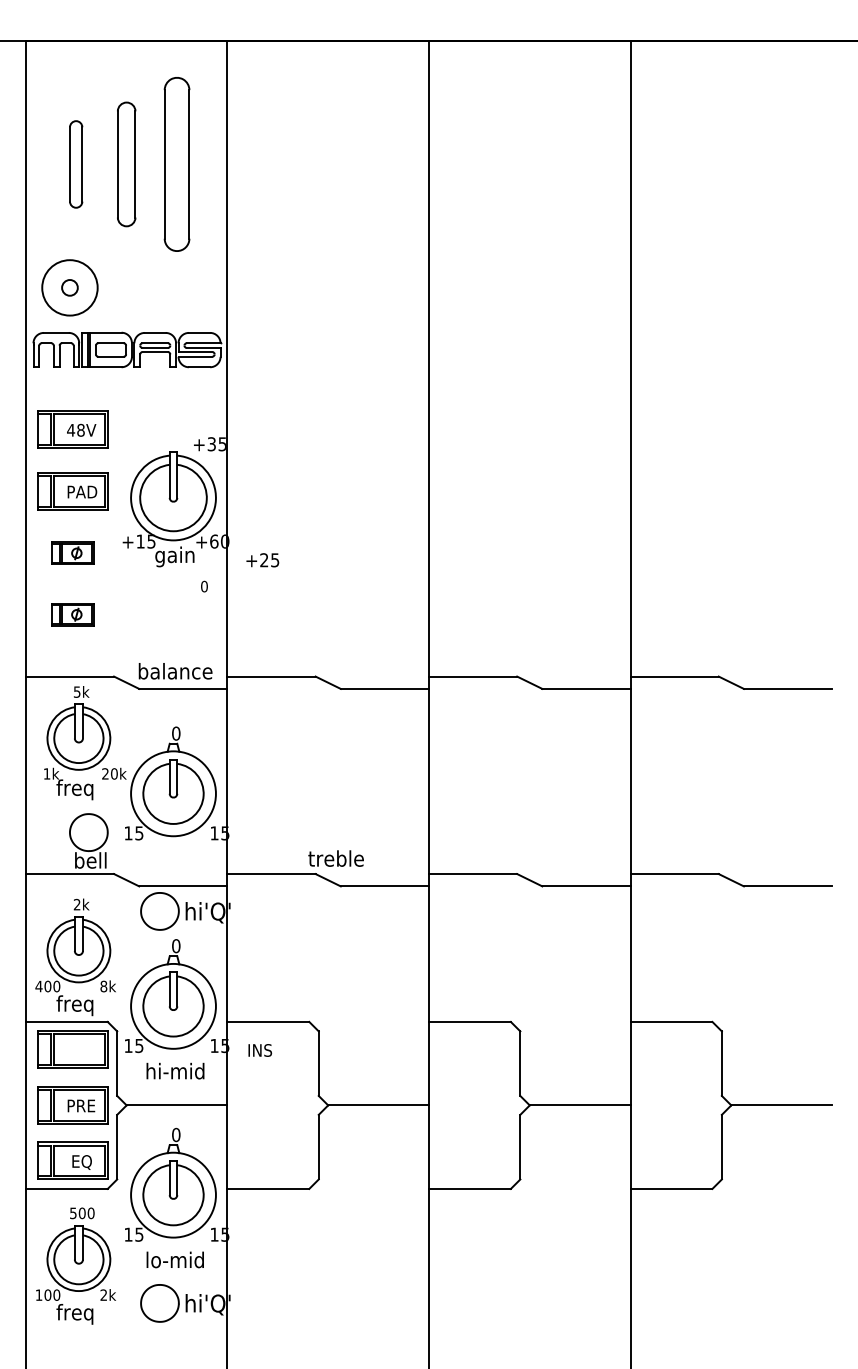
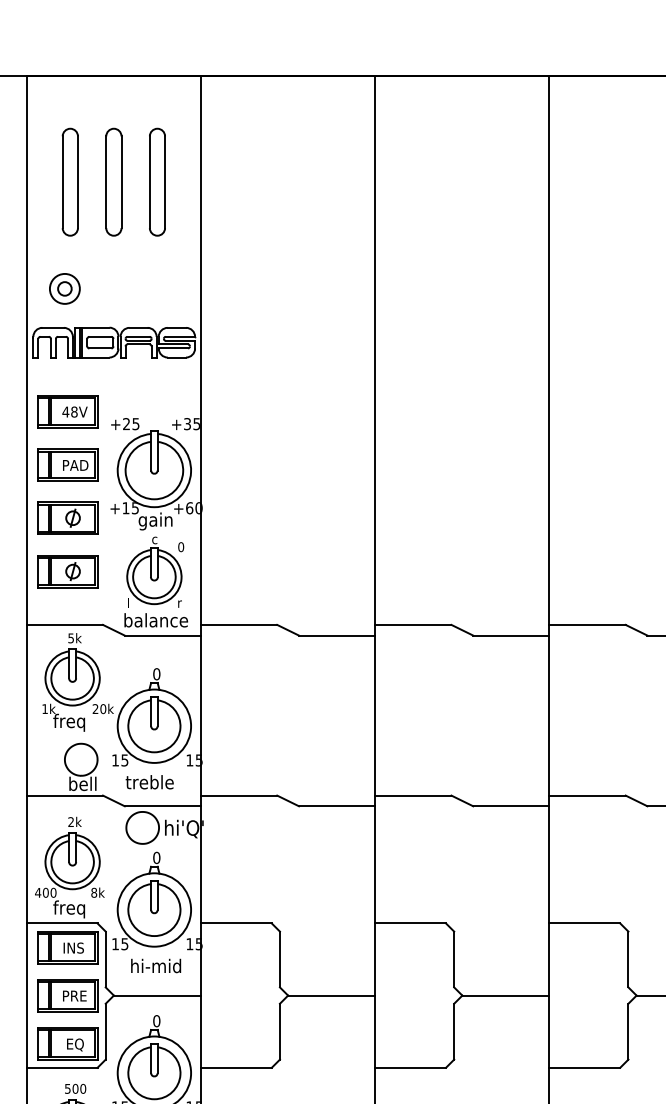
part: (75, 164) -> (69, 182), size x1.43
part: (176, 164) -> (156, 182), size x0.71
circle: (69, 287) -> (64, 288), size x0.62
part: (72, 553) -> (67, 518), size x1.67
text: (262, 560) -> (125, 424), moved
part: (72, 614) -> (67, 571), size x1.67
part: (173, 615) -> (154, 572), added
text: (335, 858) -> (149, 782), moved
text: (260, 1050) -> (74, 948), moved

